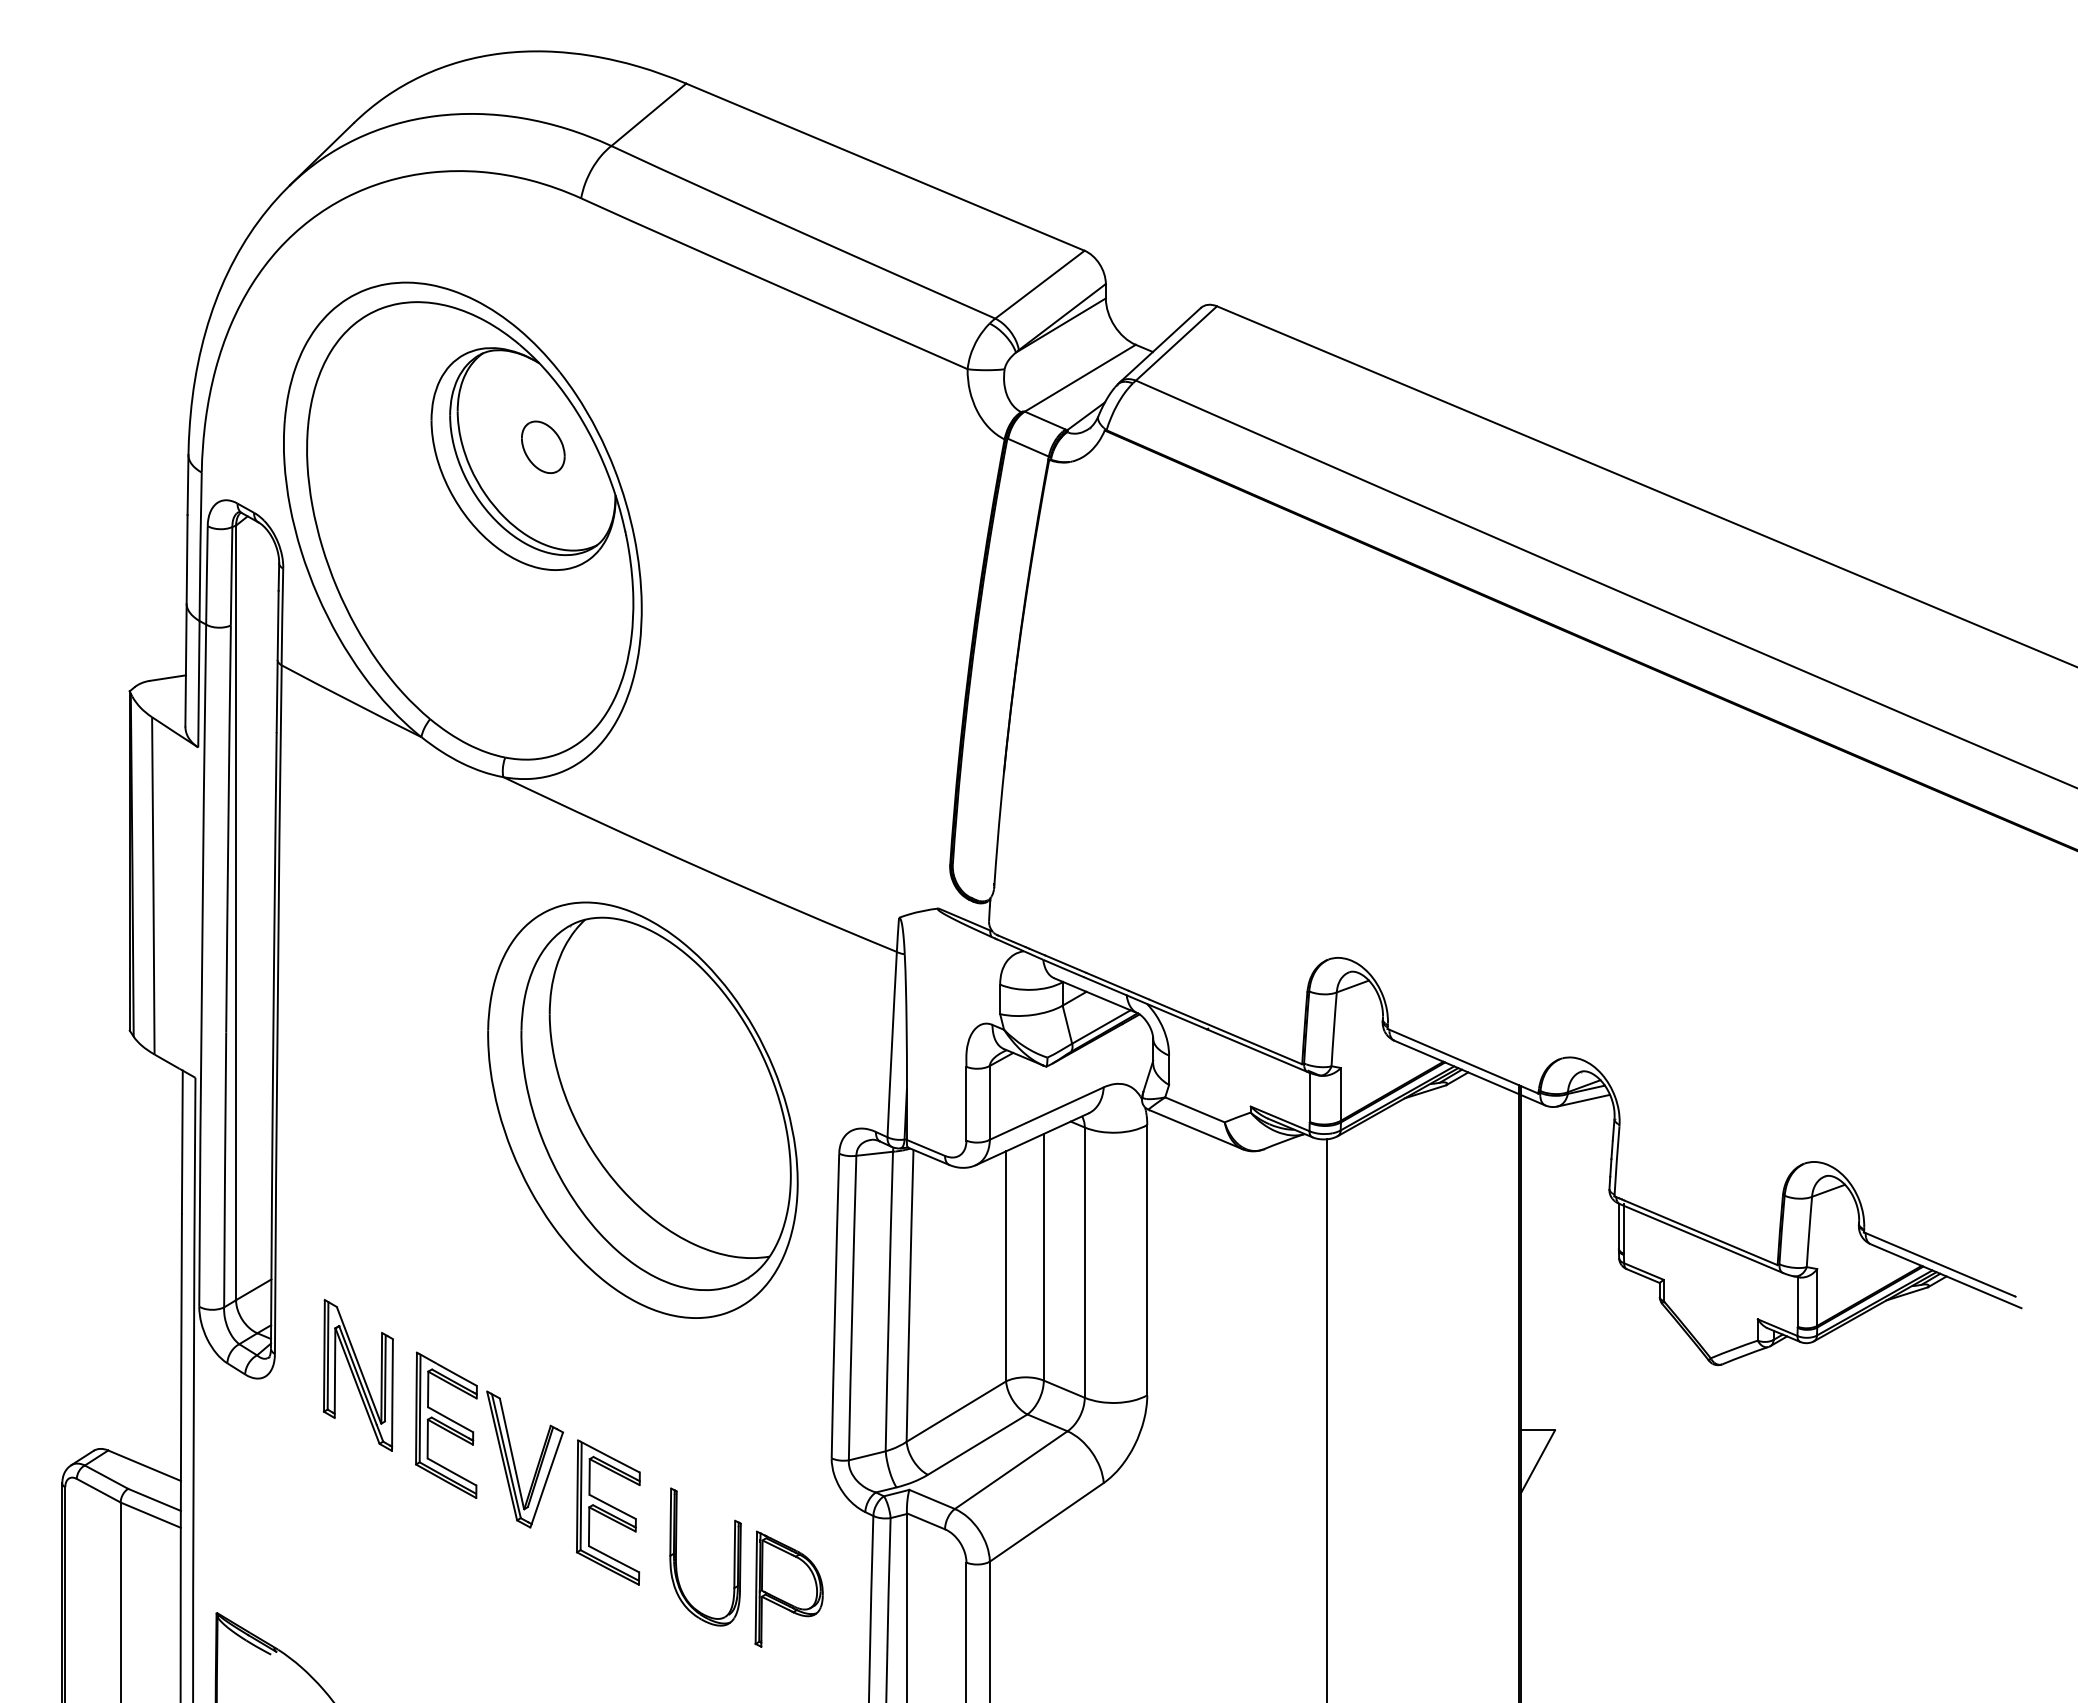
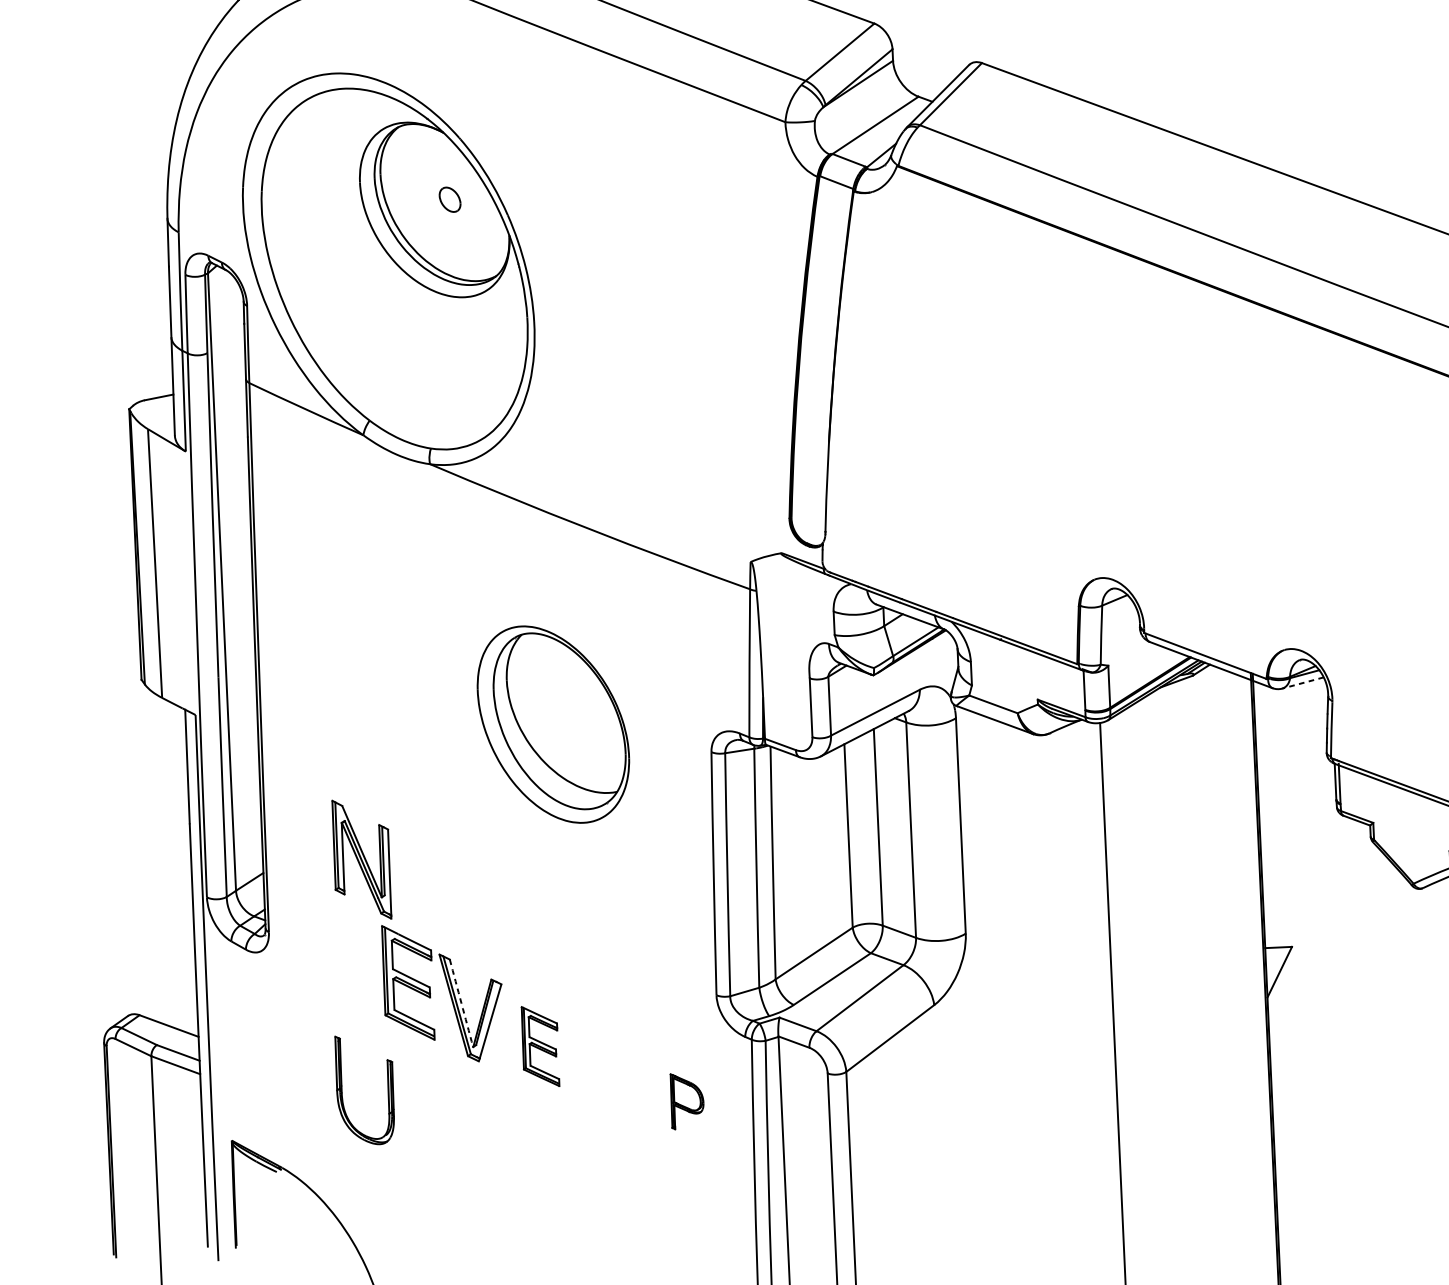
part: (543, 446) -> (450, 199), size x0.6
line: (1583, 1100) -> (1302, 682), solid -> dashed
part: (642, 1109) -> (553, 724), size x0.6
part: (357, 1374) -> (361, 859), moved
arc: (511, 1453) -> (461, 1003), solid -> dashed
part: (608, 1512) -> (540, 1046), size x0.7
part: (733, 1556) -> (387, 1088), moved
part: (788, 1588) -> (686, 1100), size x0.6

